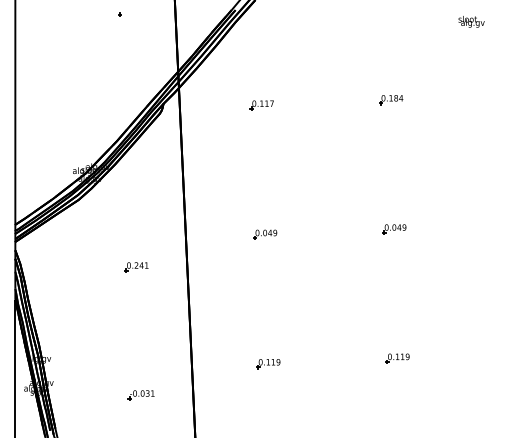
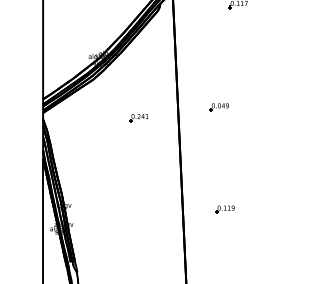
part: (265, 234) -> (219, 107), moved
part: (136, 267) -> (139, 118), moved
part: (268, 364) -> (225, 209), moved
part: (140, 395) -> (142, 234), removed

